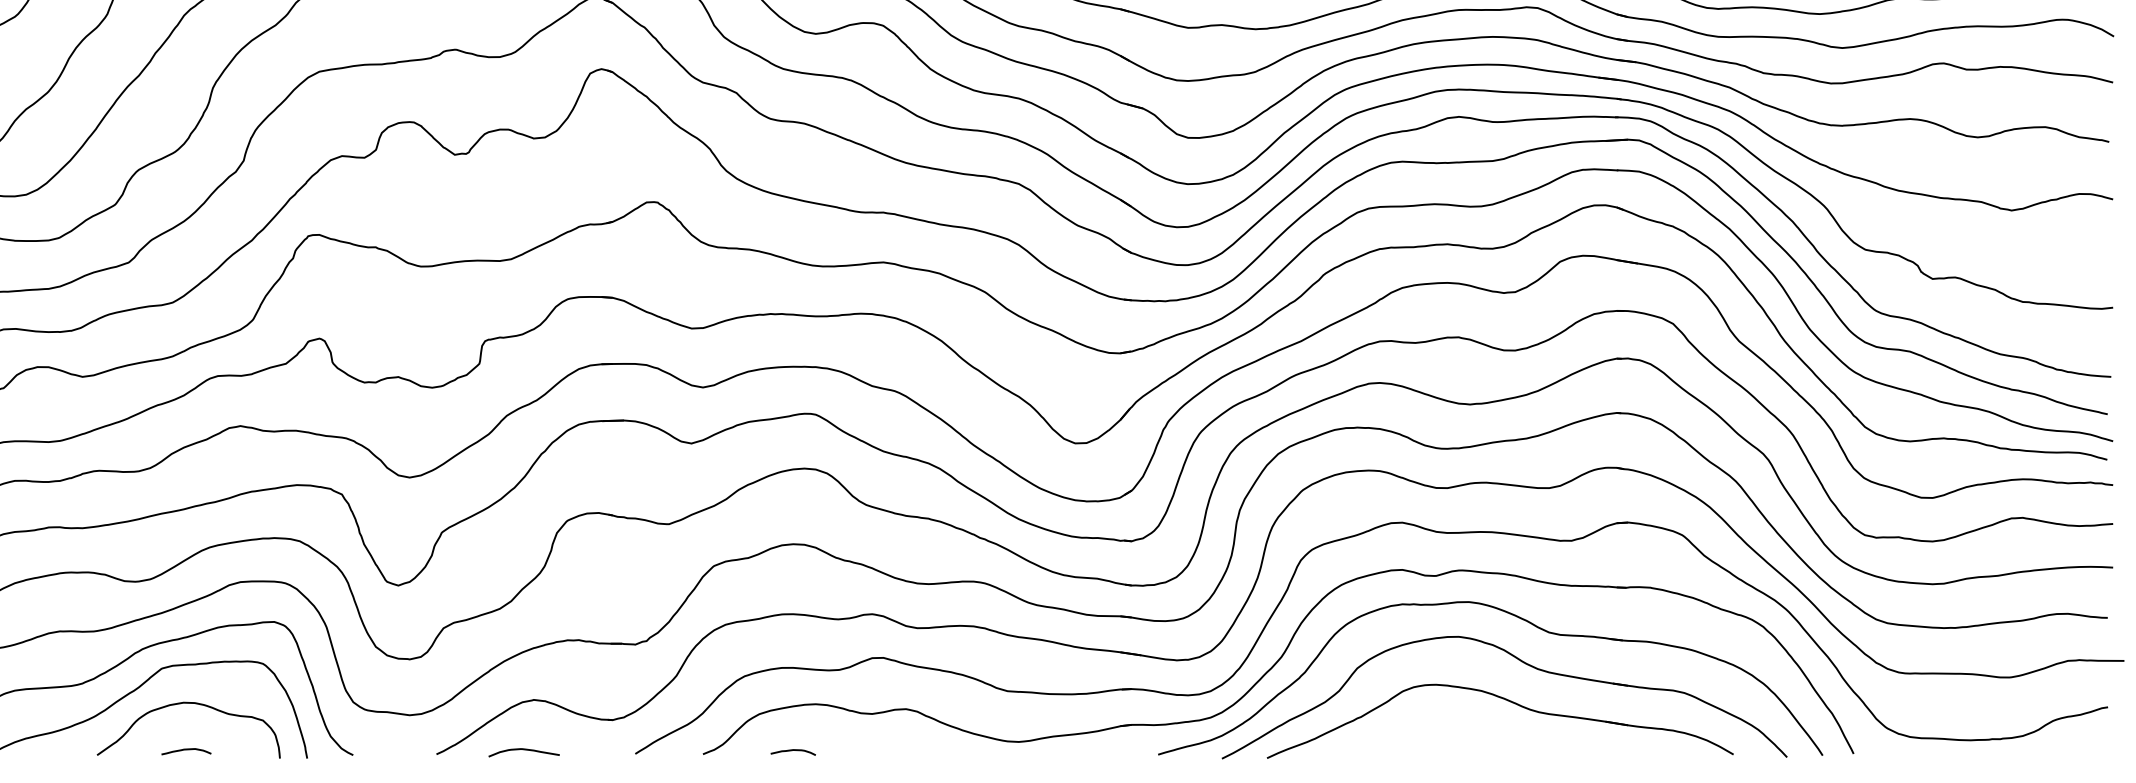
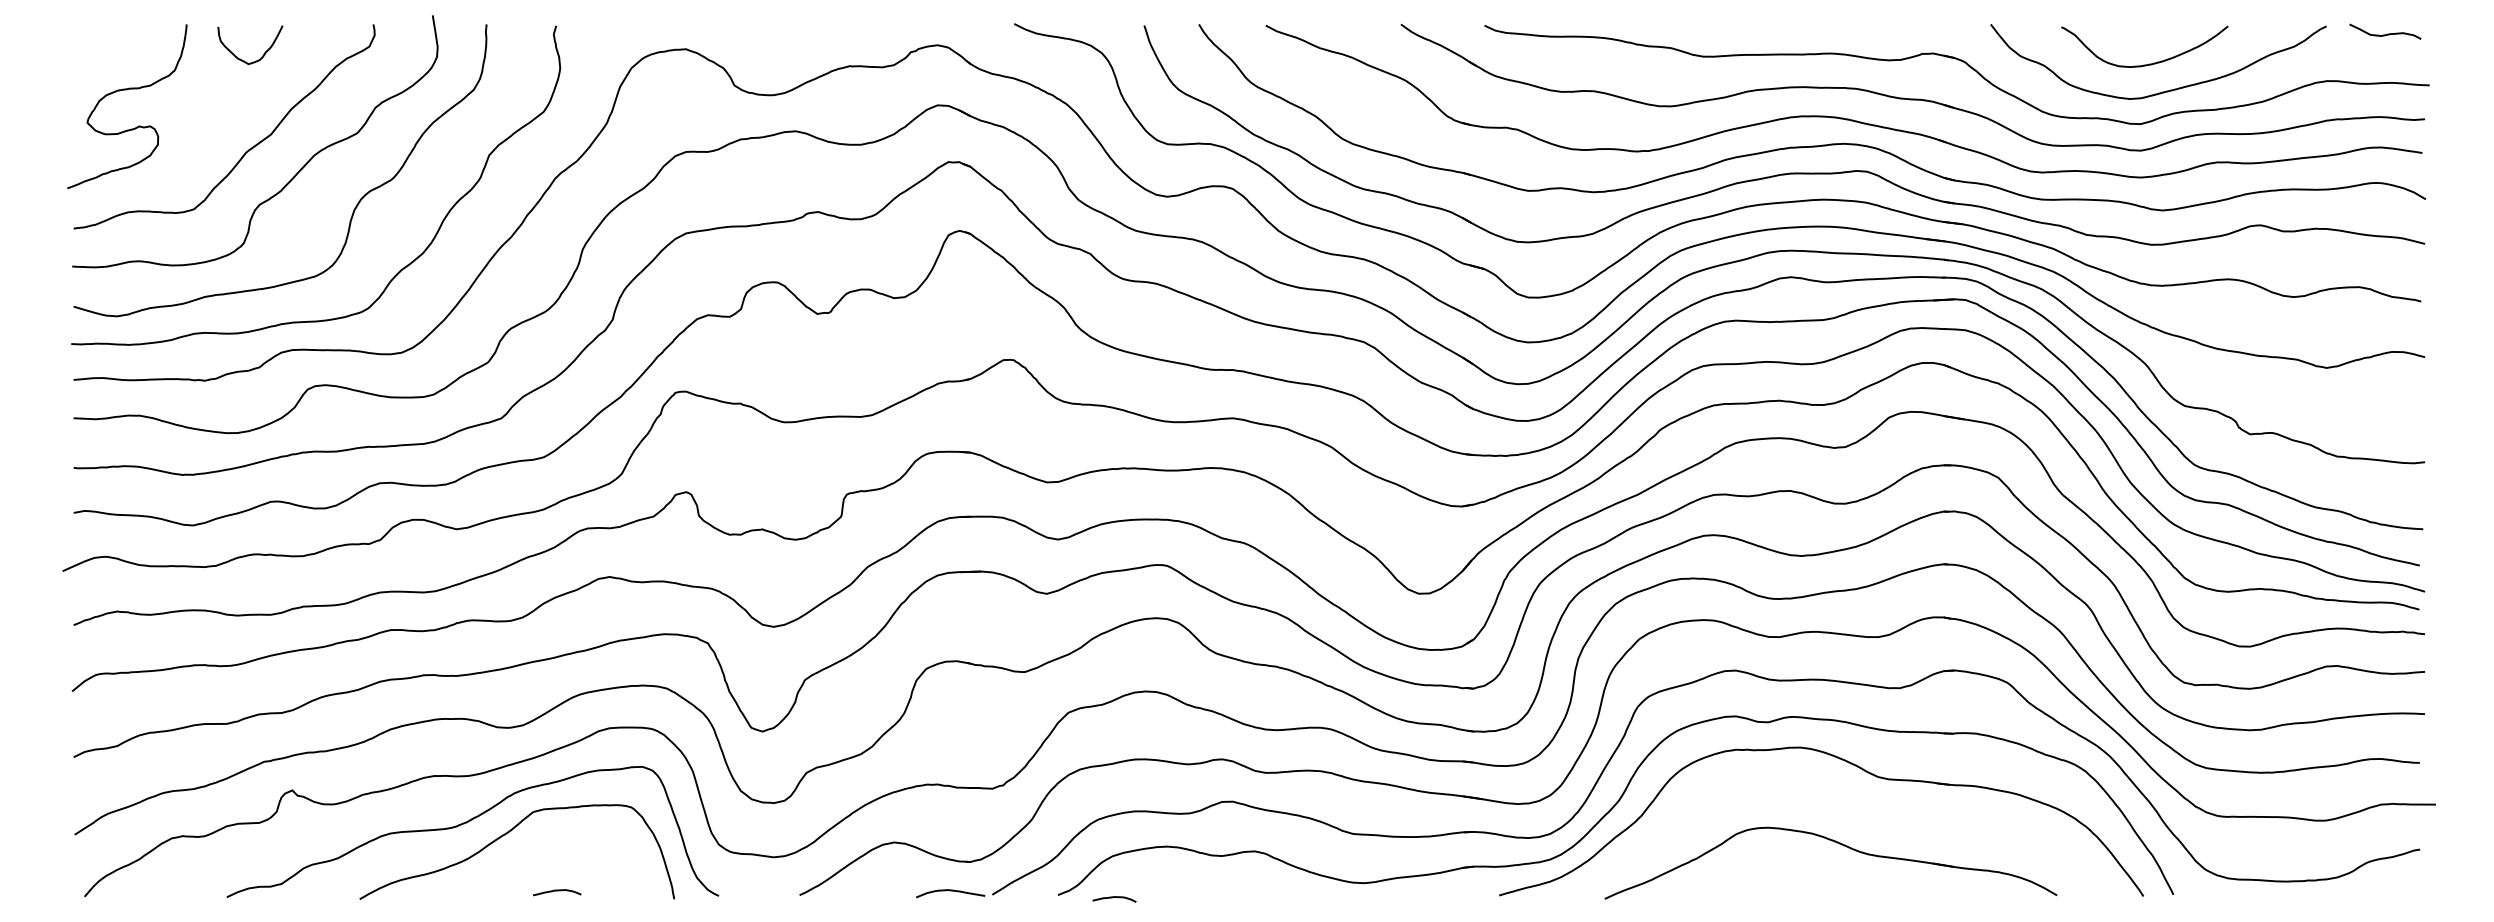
part: (1525, 664) -> (1855, 808), removed
curve: (188, 704) -> (559, 846), removed
curve: (524, 750) -> (950, 891), moved
curve: (792, 751) -> (1113, 898), moved

